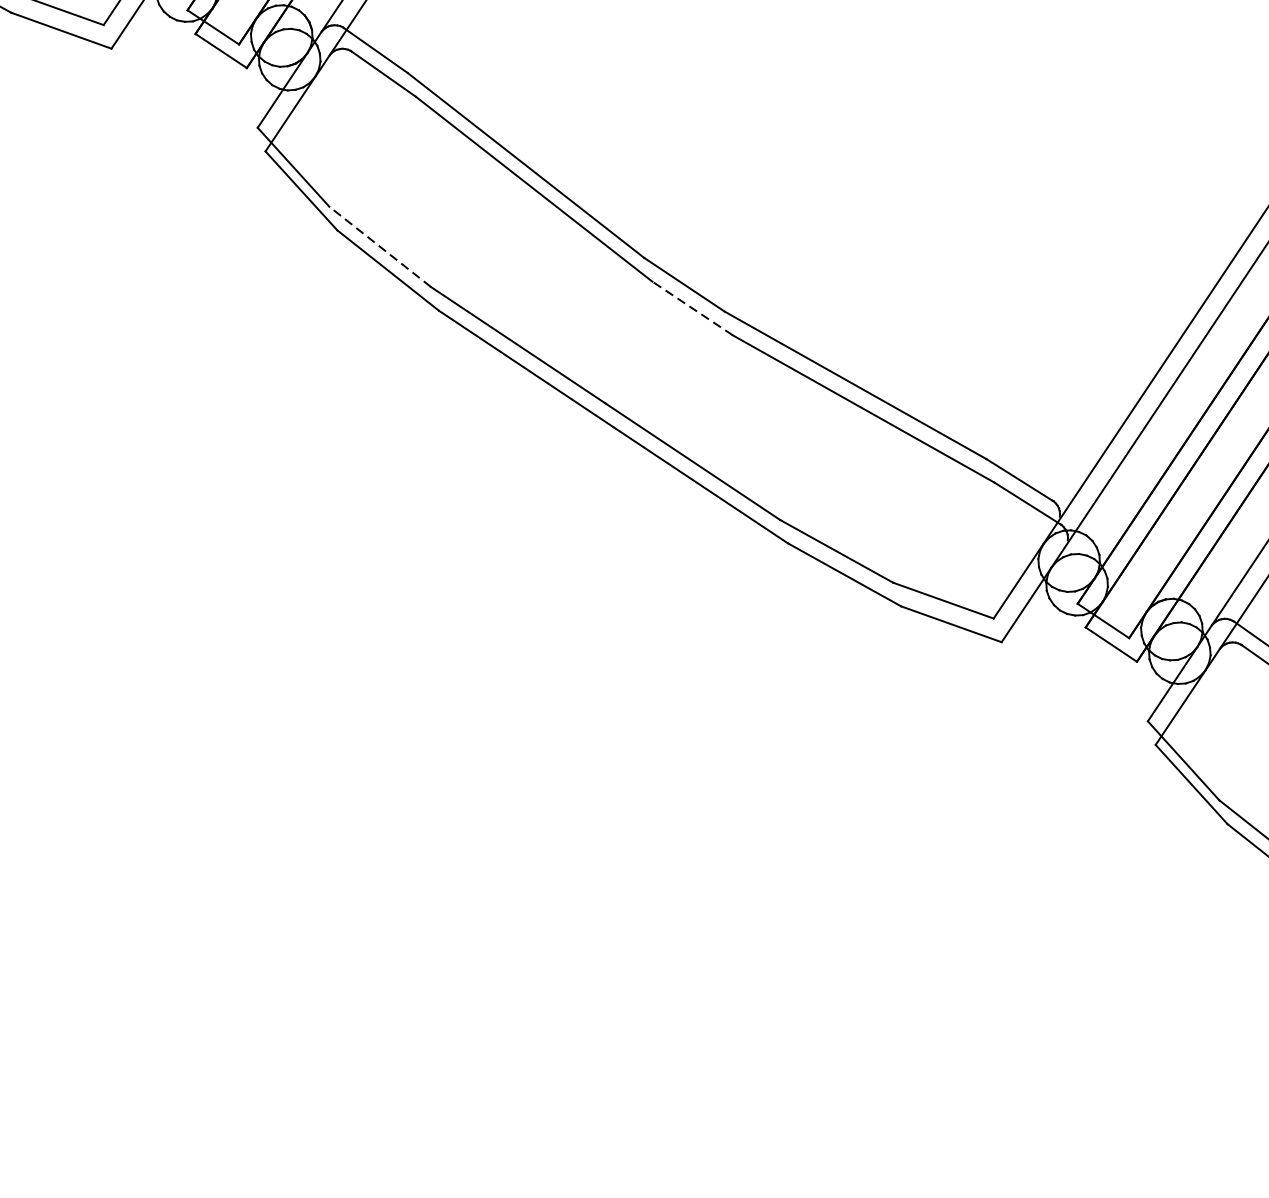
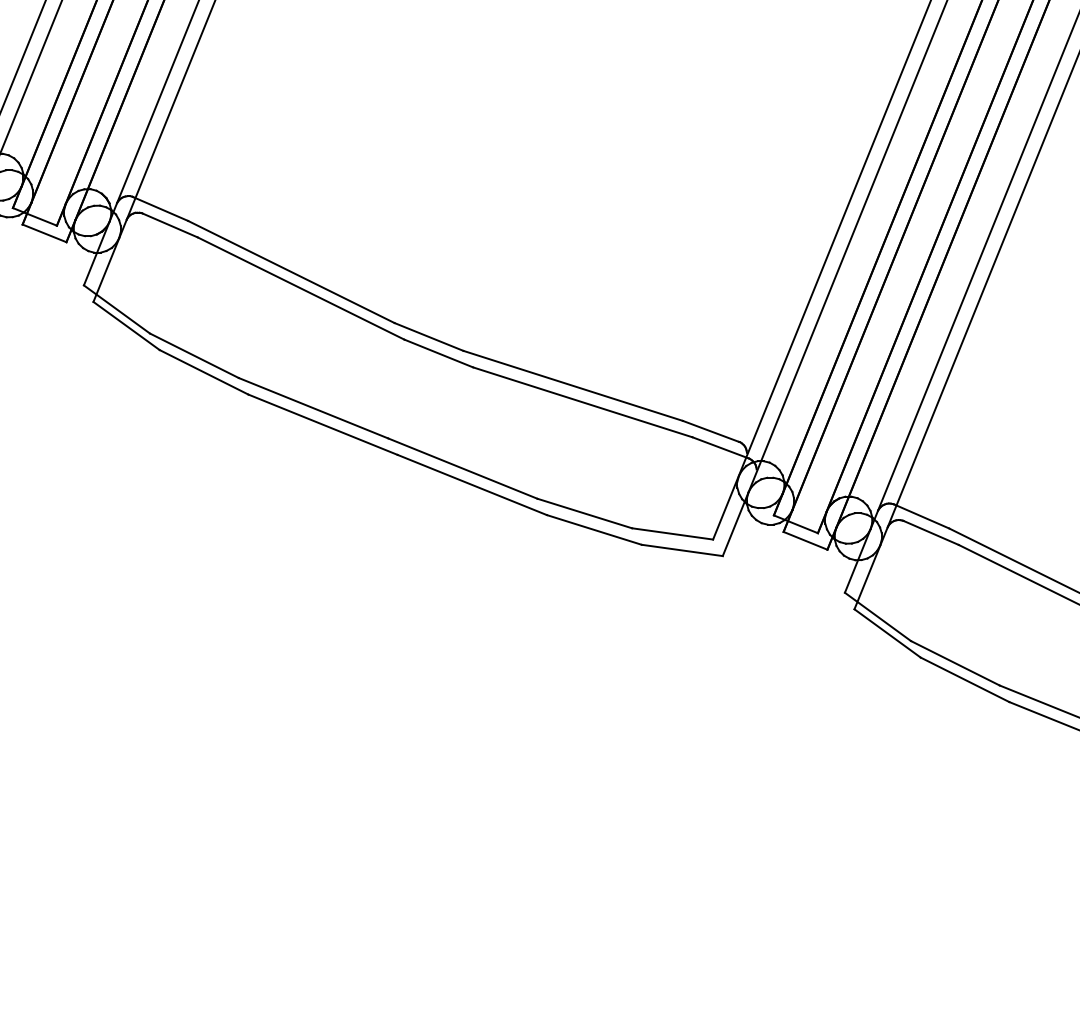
line: (380, 246) -> (194, 355), dashed -> solid
line: (692, 308) -> (438, 353), dashed -> solid

